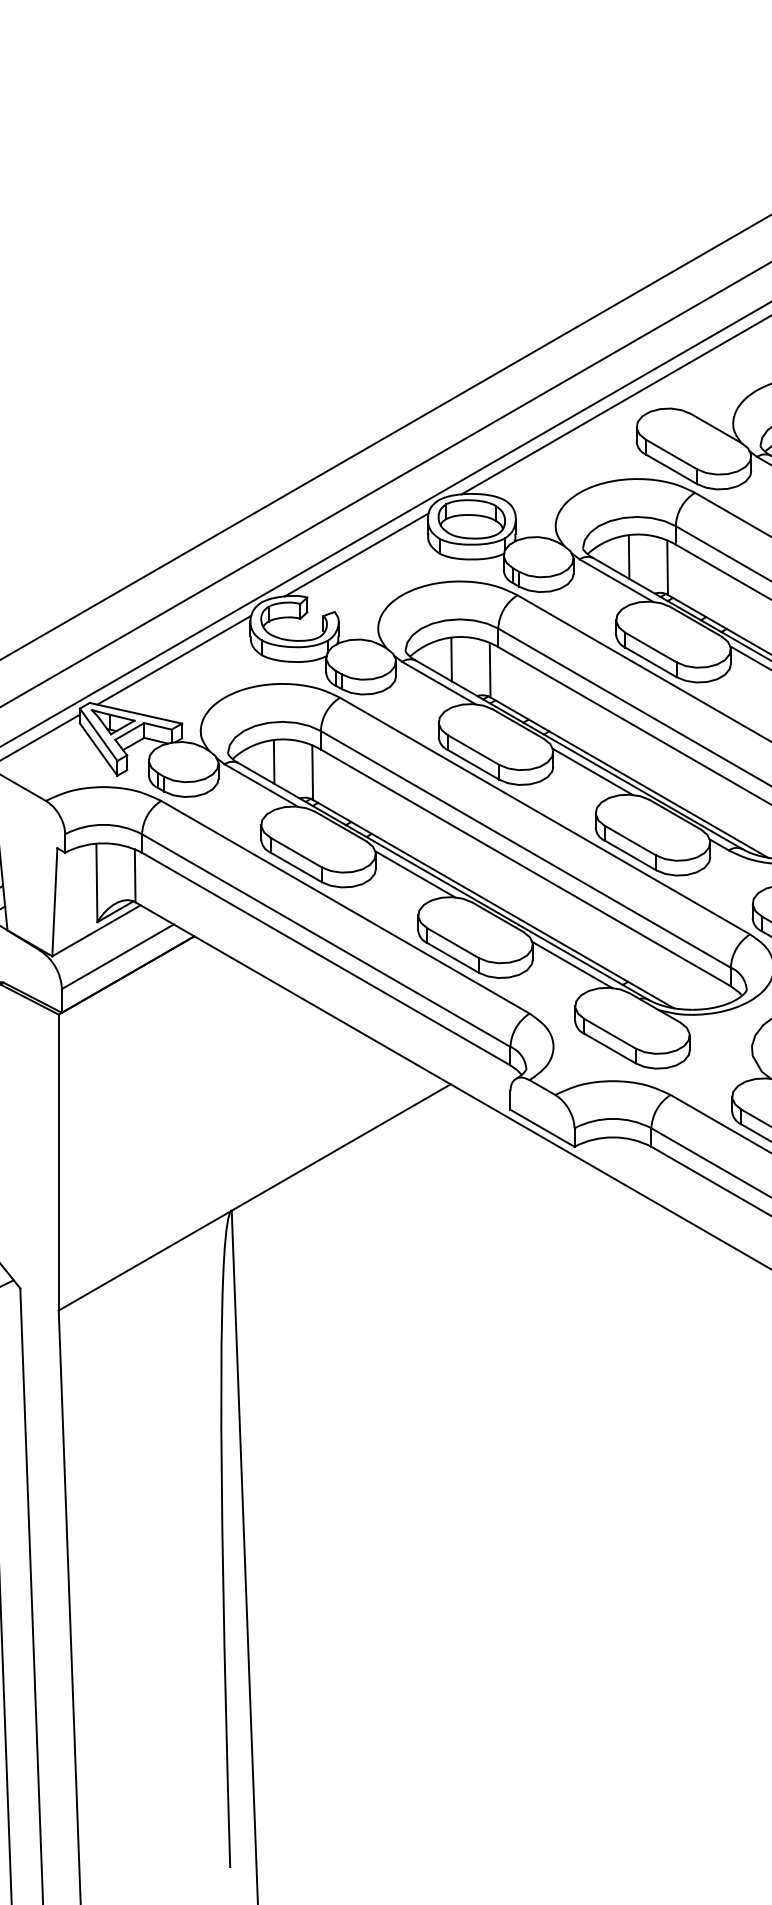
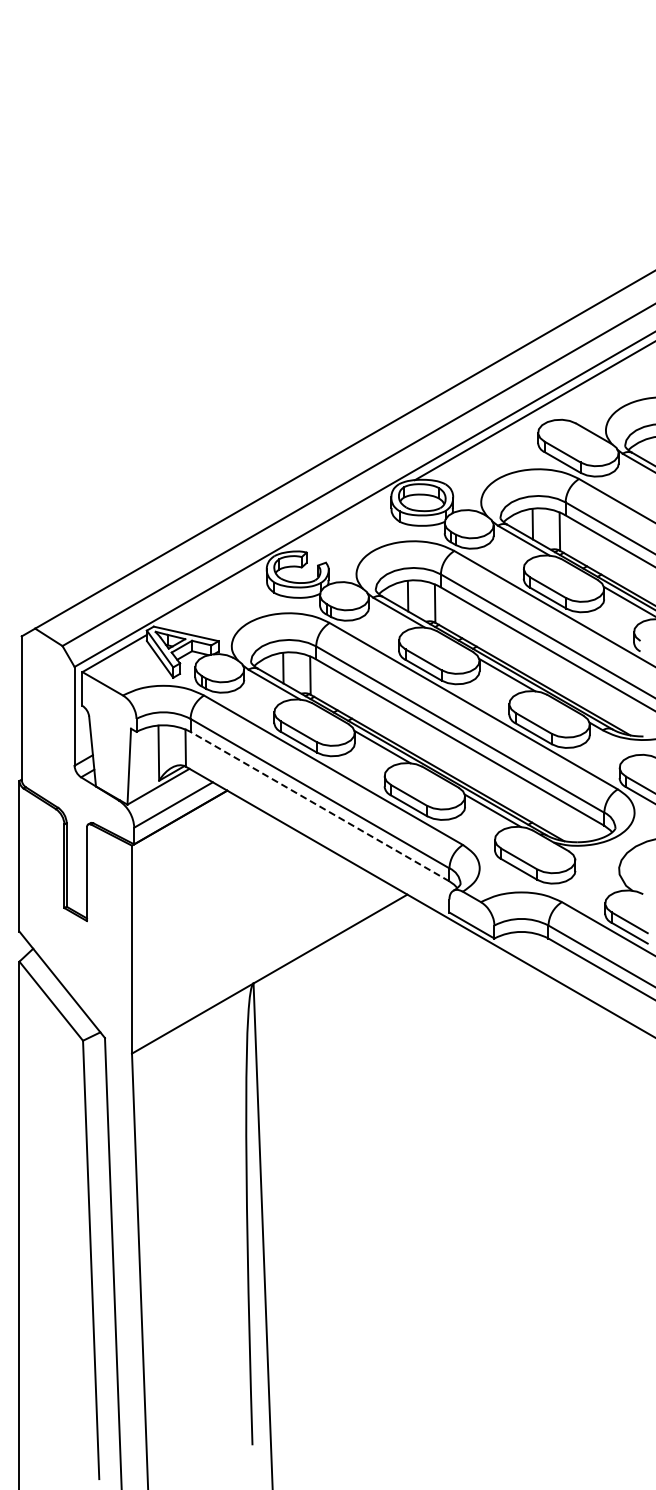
line: (355, 554) -> (340, 522), removed
line: (174, 660) -> (213, 596), removed
line: (325, 958) -> (319, 806), solid -> dashed

